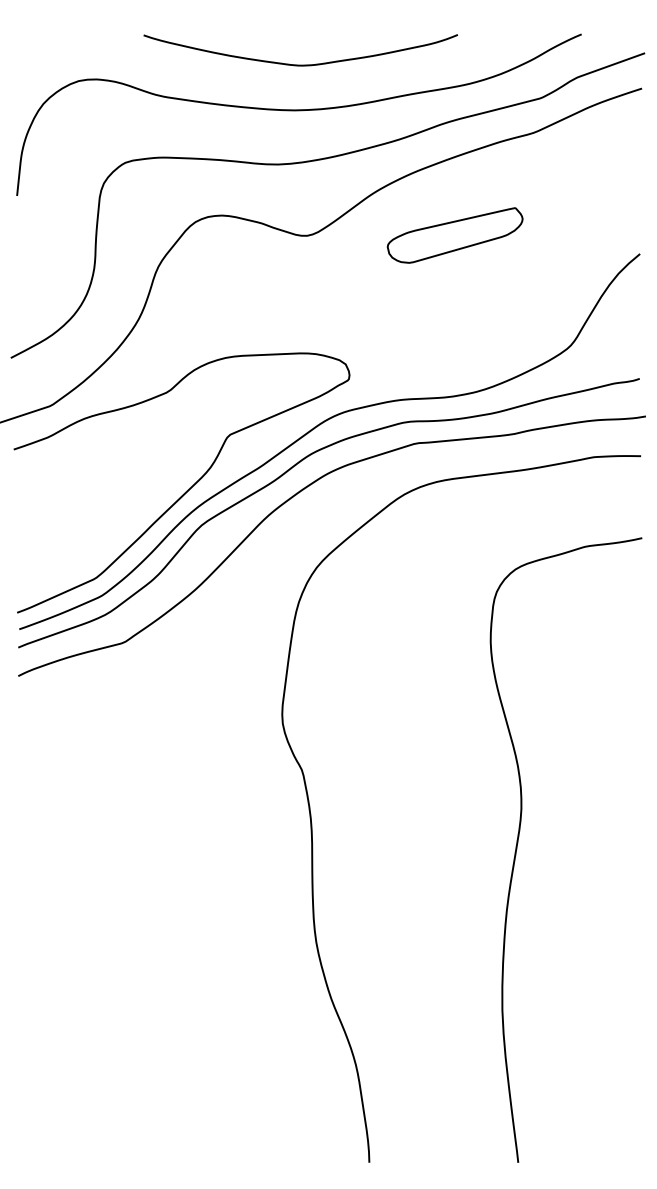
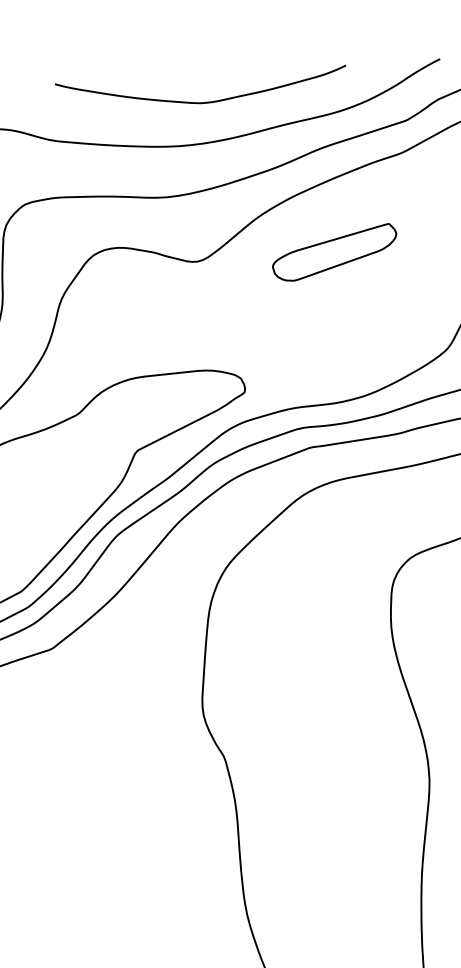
curve: (300, 64) -> (201, 102), moved

